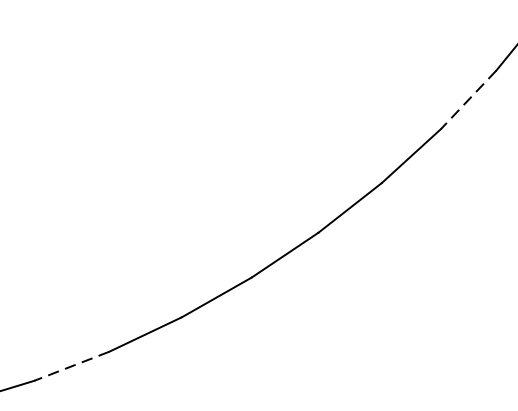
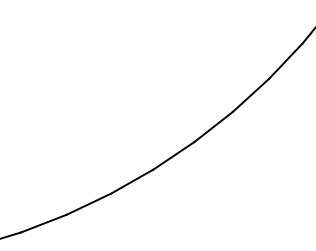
line: (469, 99) -> (286, 60), dashed -> solid
line: (71, 365) -> (43, 223), dashed -> solid

